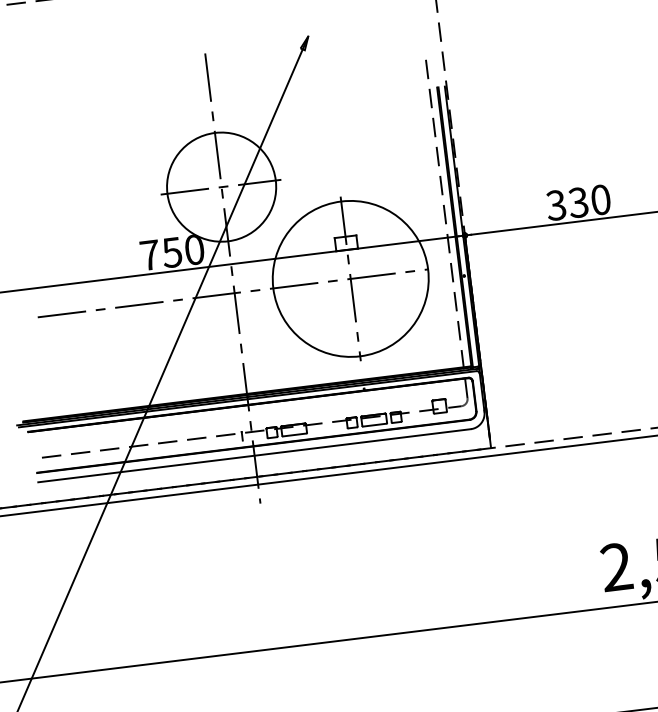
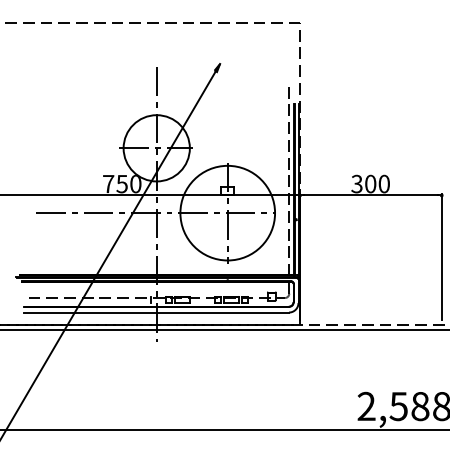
text: (578, 203) -> (370, 184), 330 -> 300

